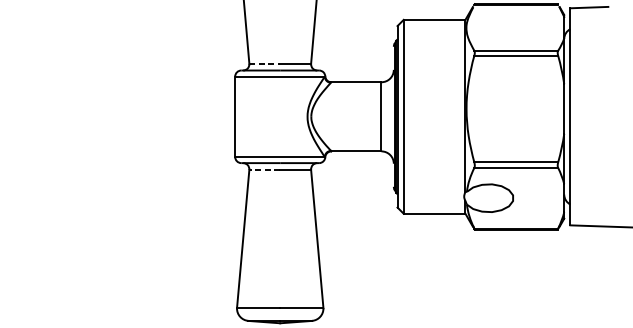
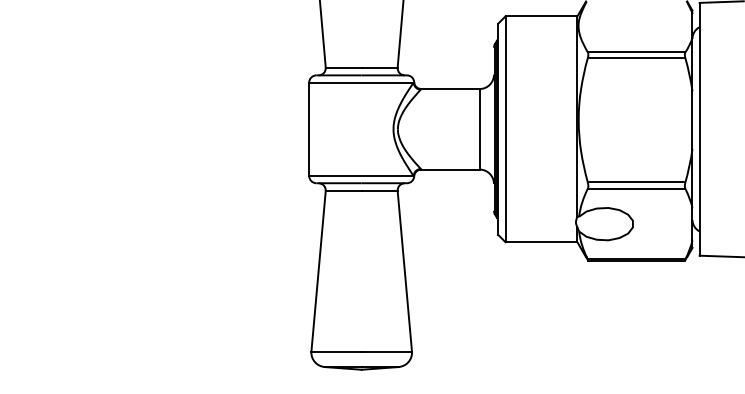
line: (264, 63) -> (343, 67), dashed -> solid
line: (264, 170) -> (343, 191), dashed -> solid

